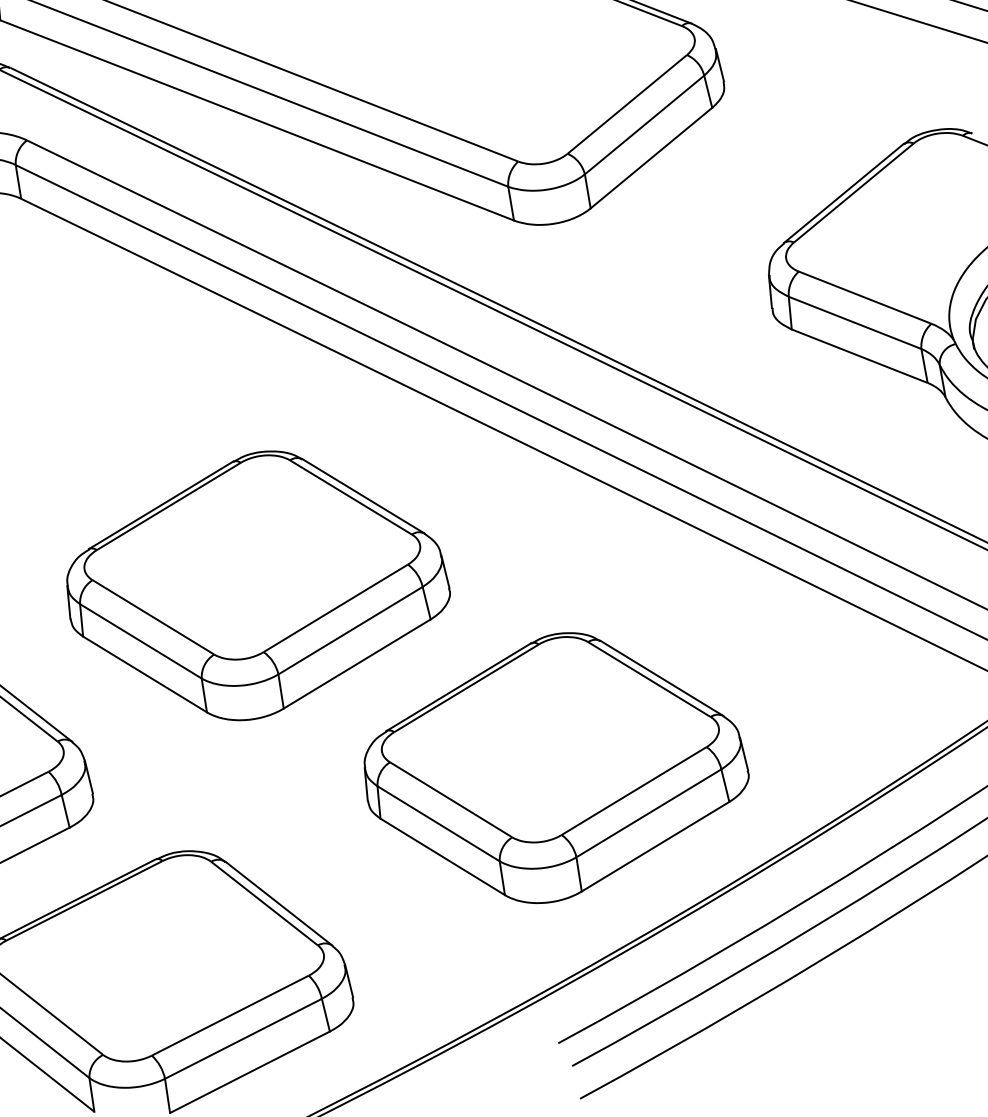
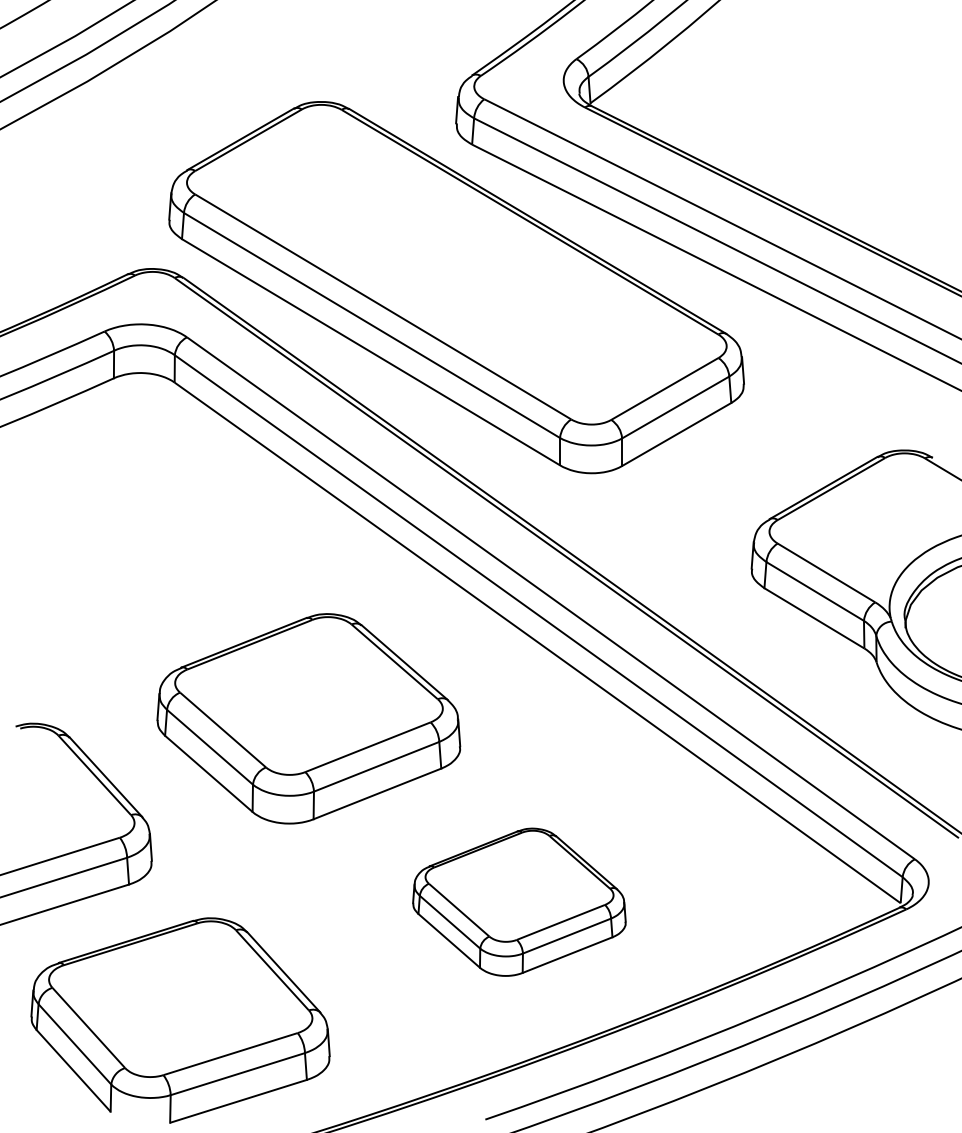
part: (555, 768) -> (519, 902), size x0.7

